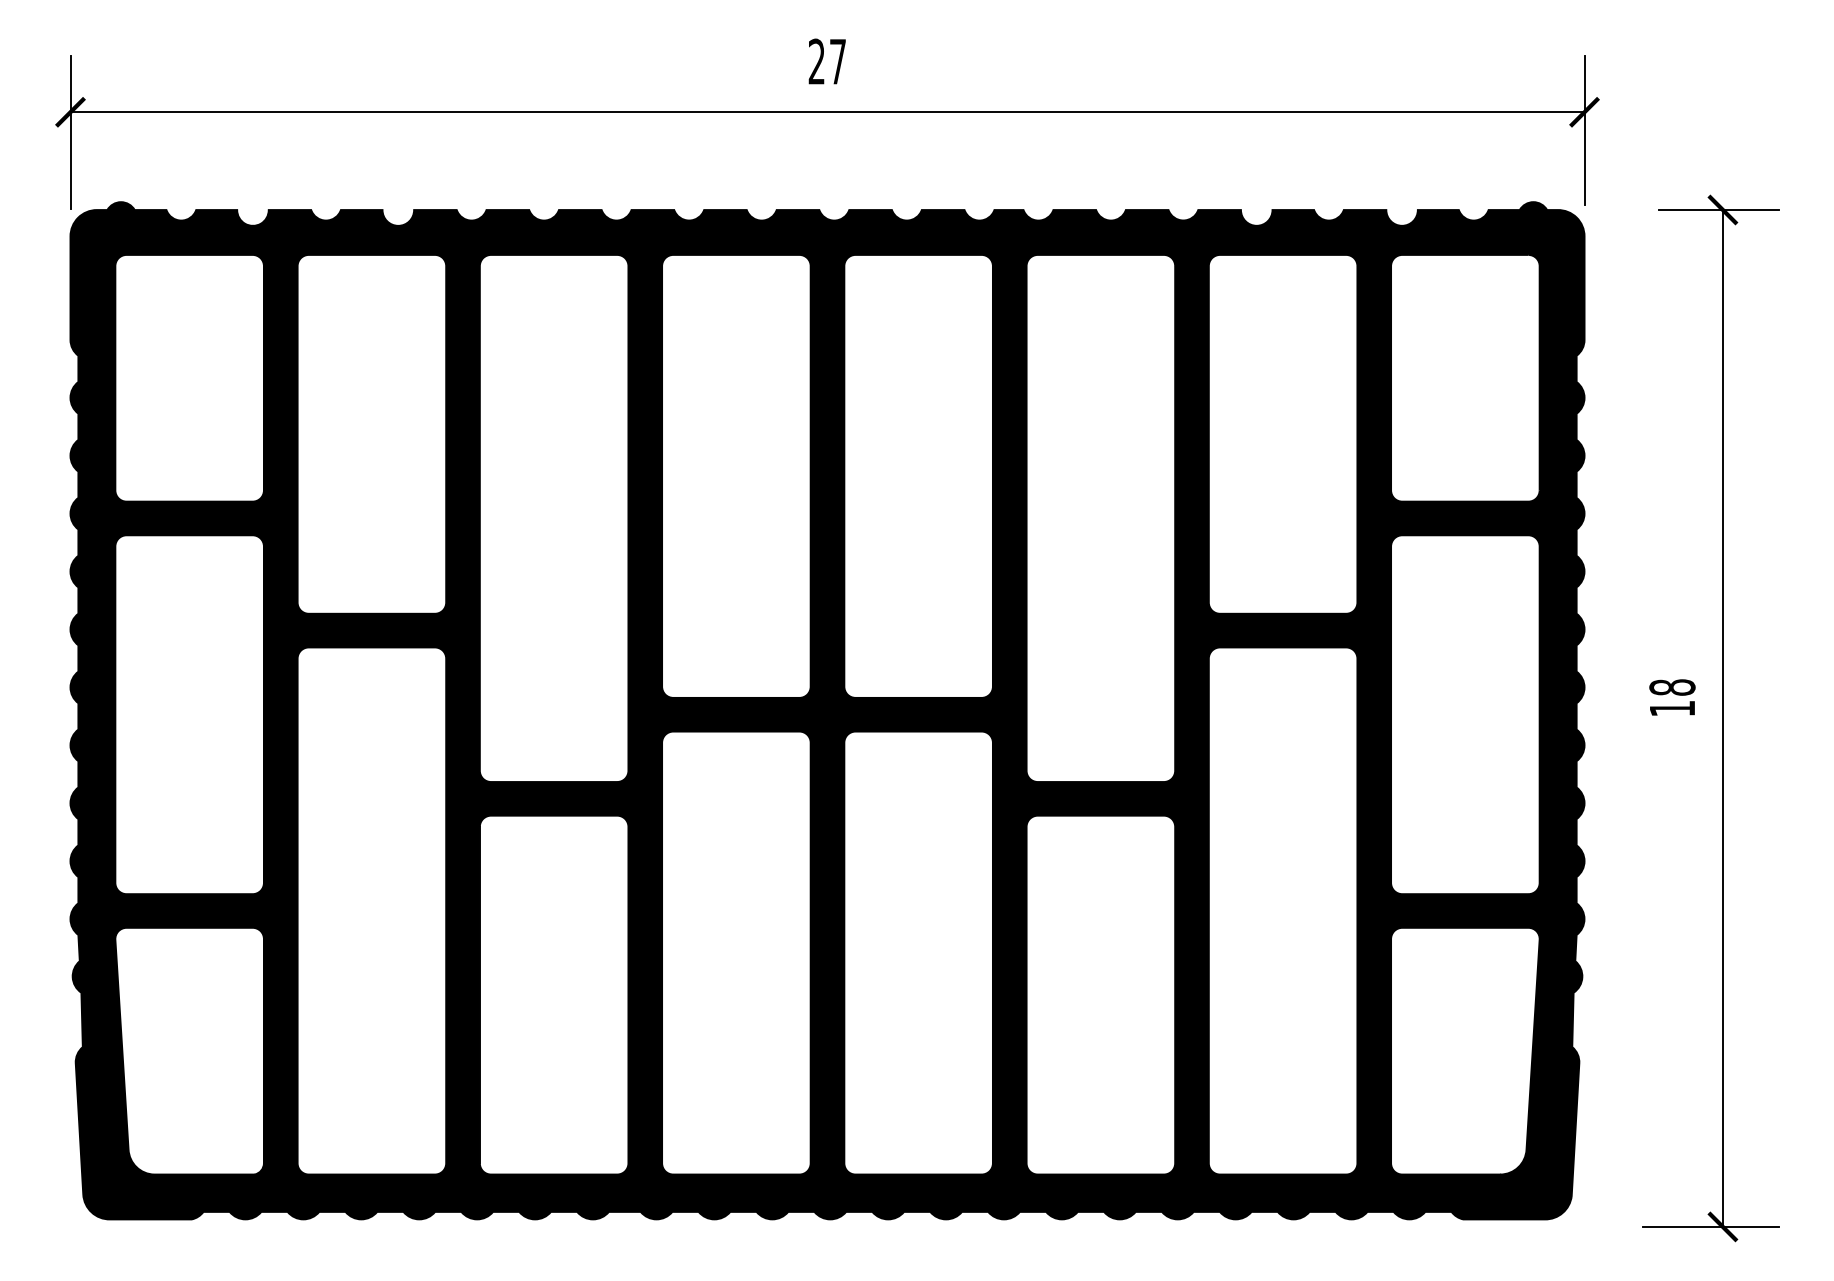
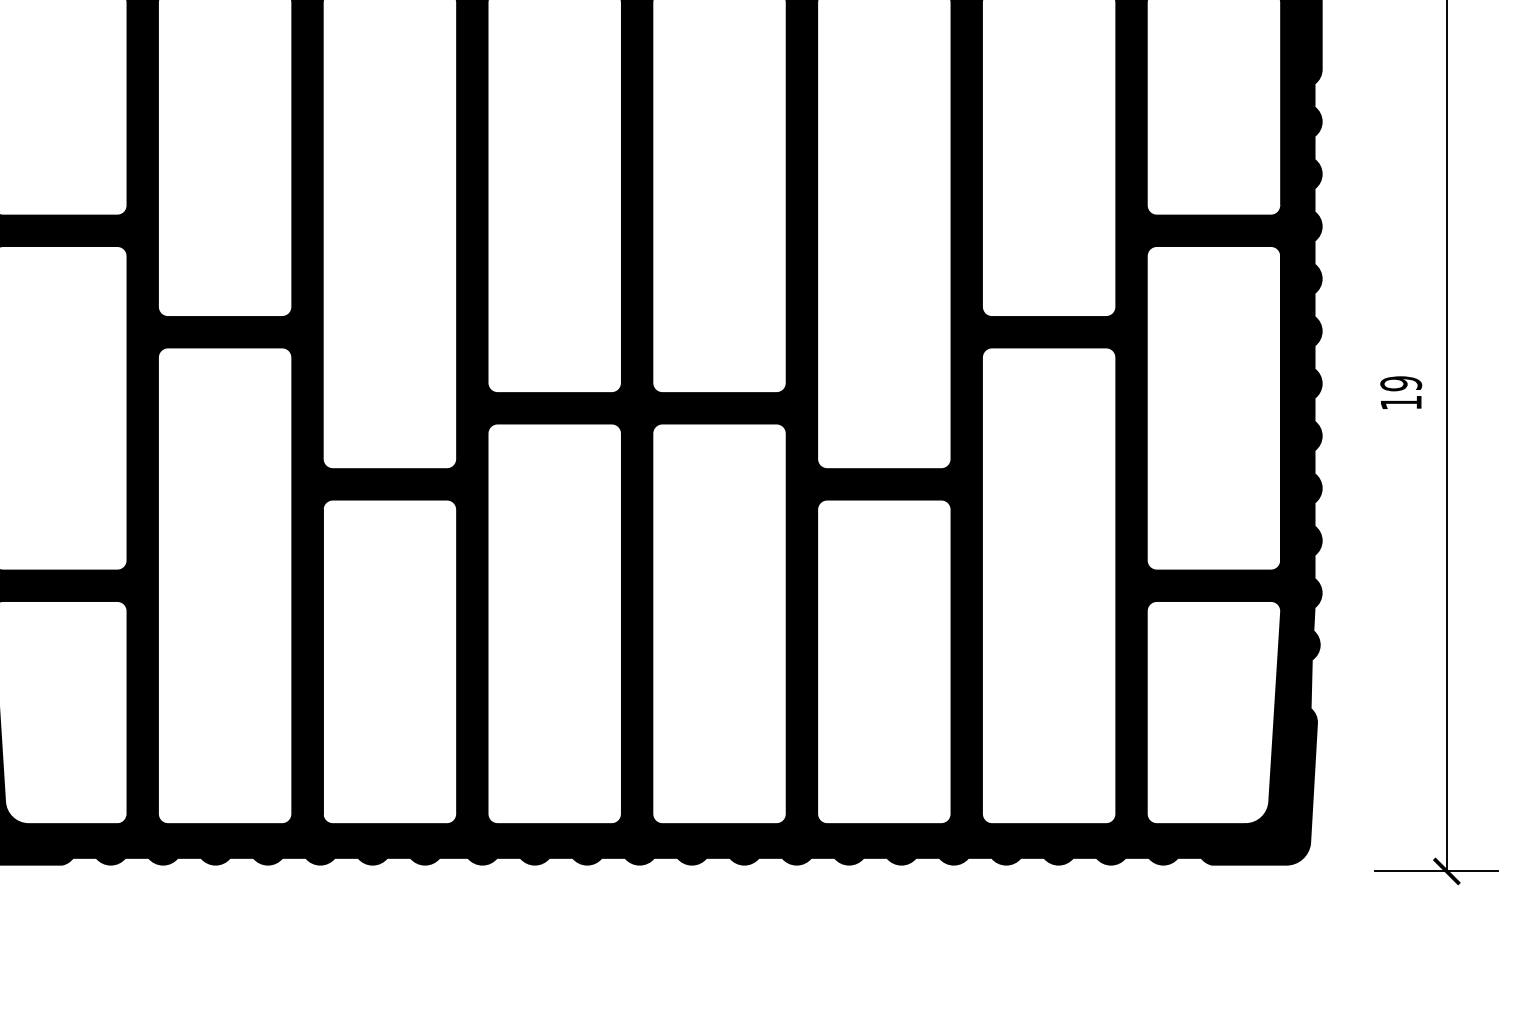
text: (1672, 687) -> (1401, 383), 18 -> 19

